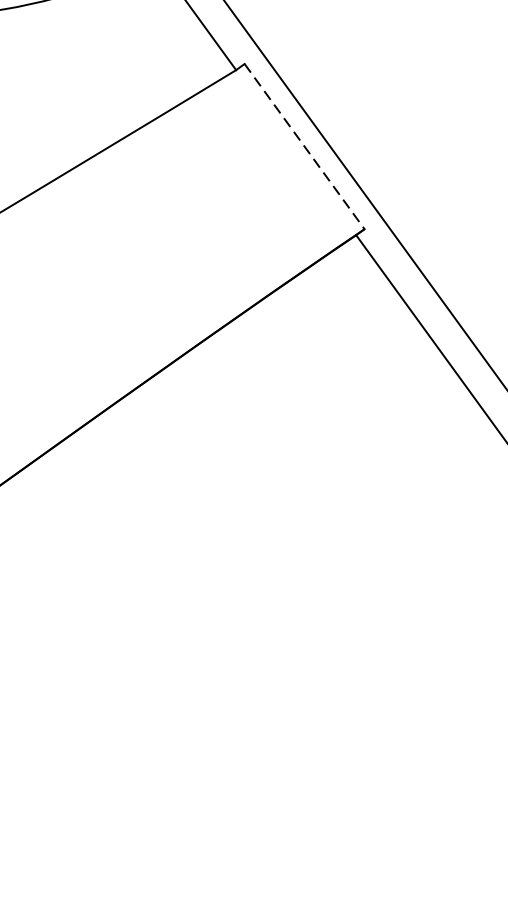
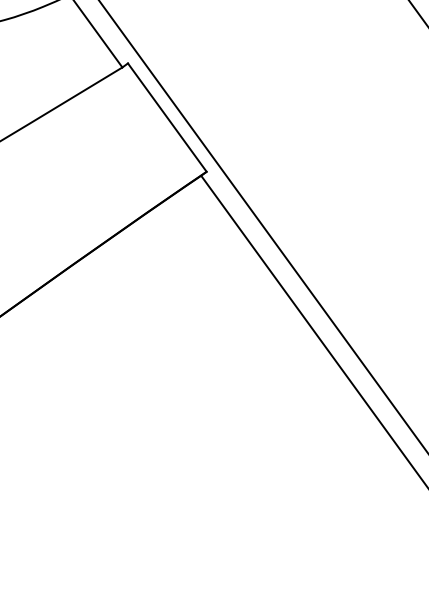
line: (304, 146) -> (167, 117), dashed -> solid

